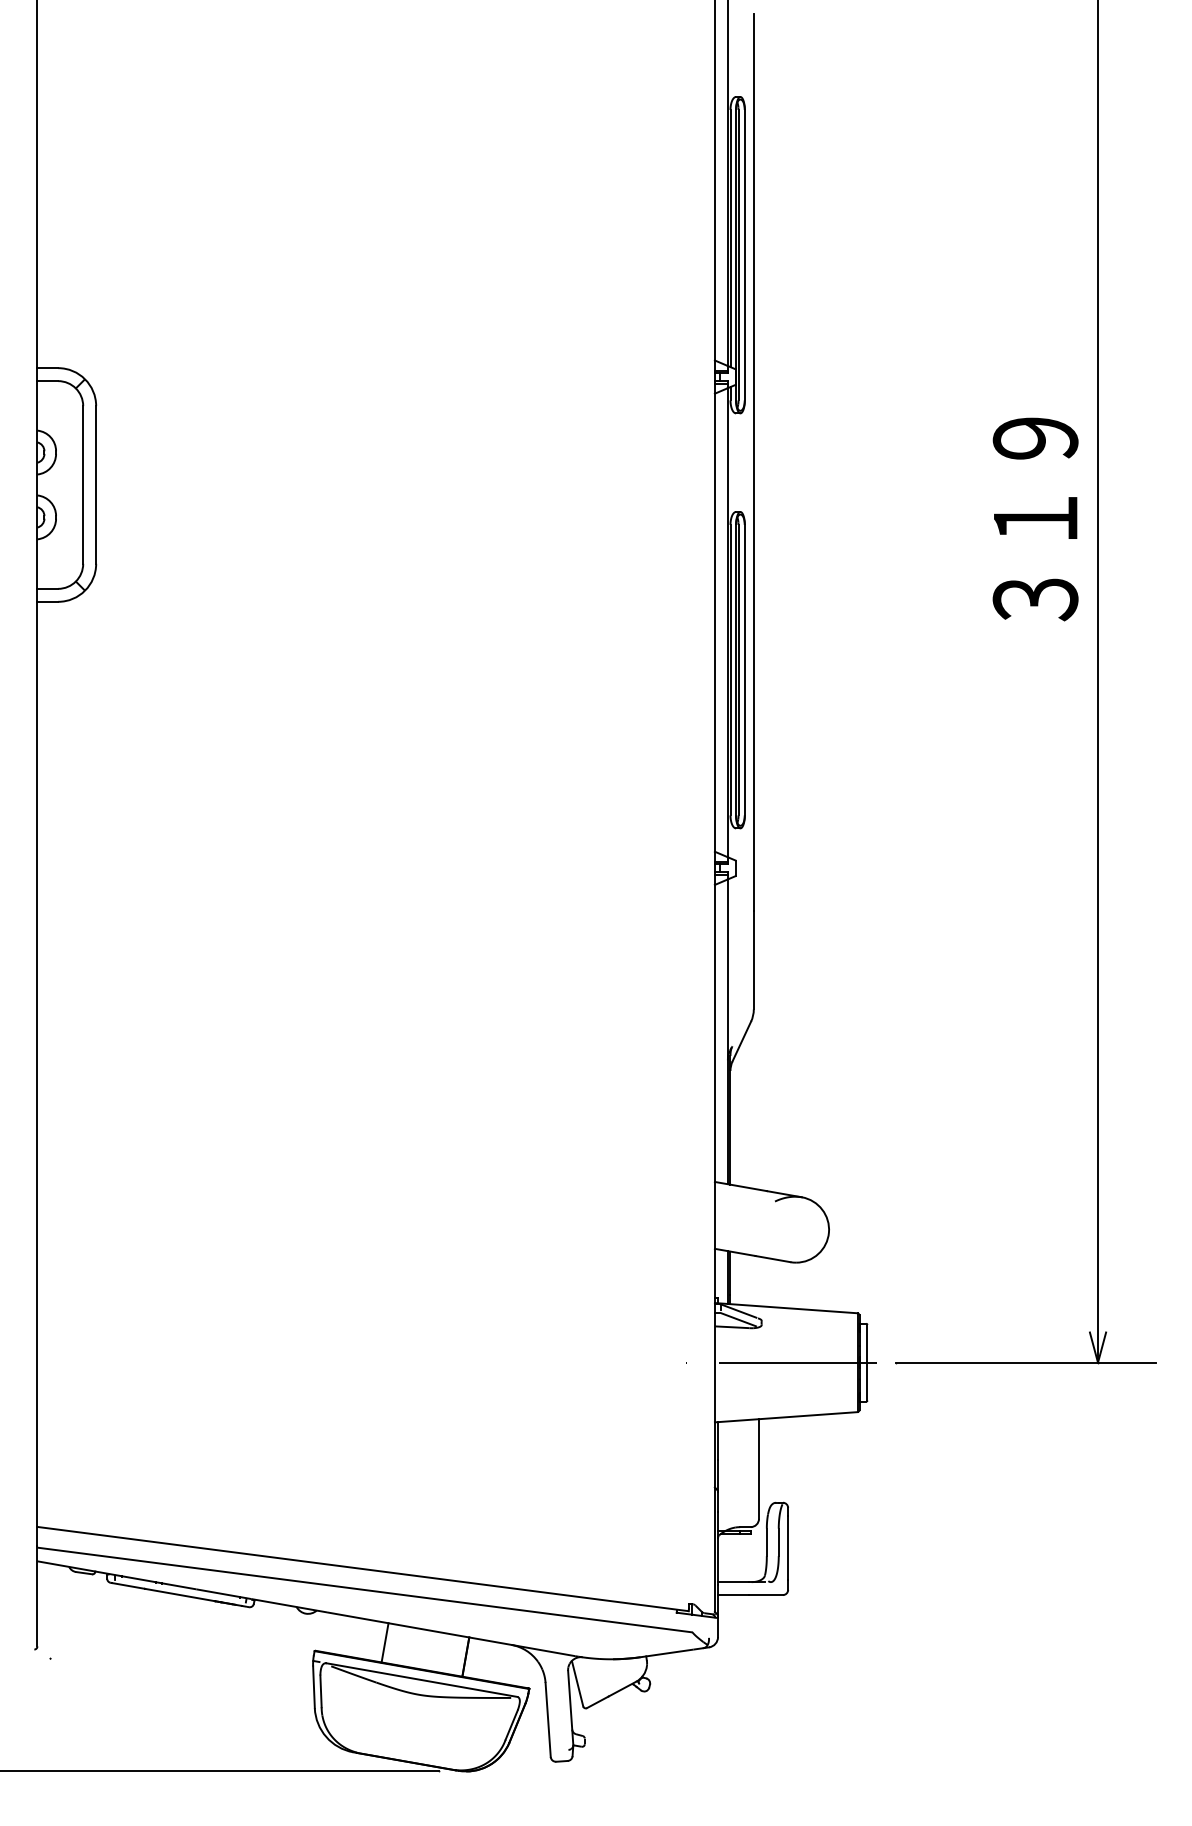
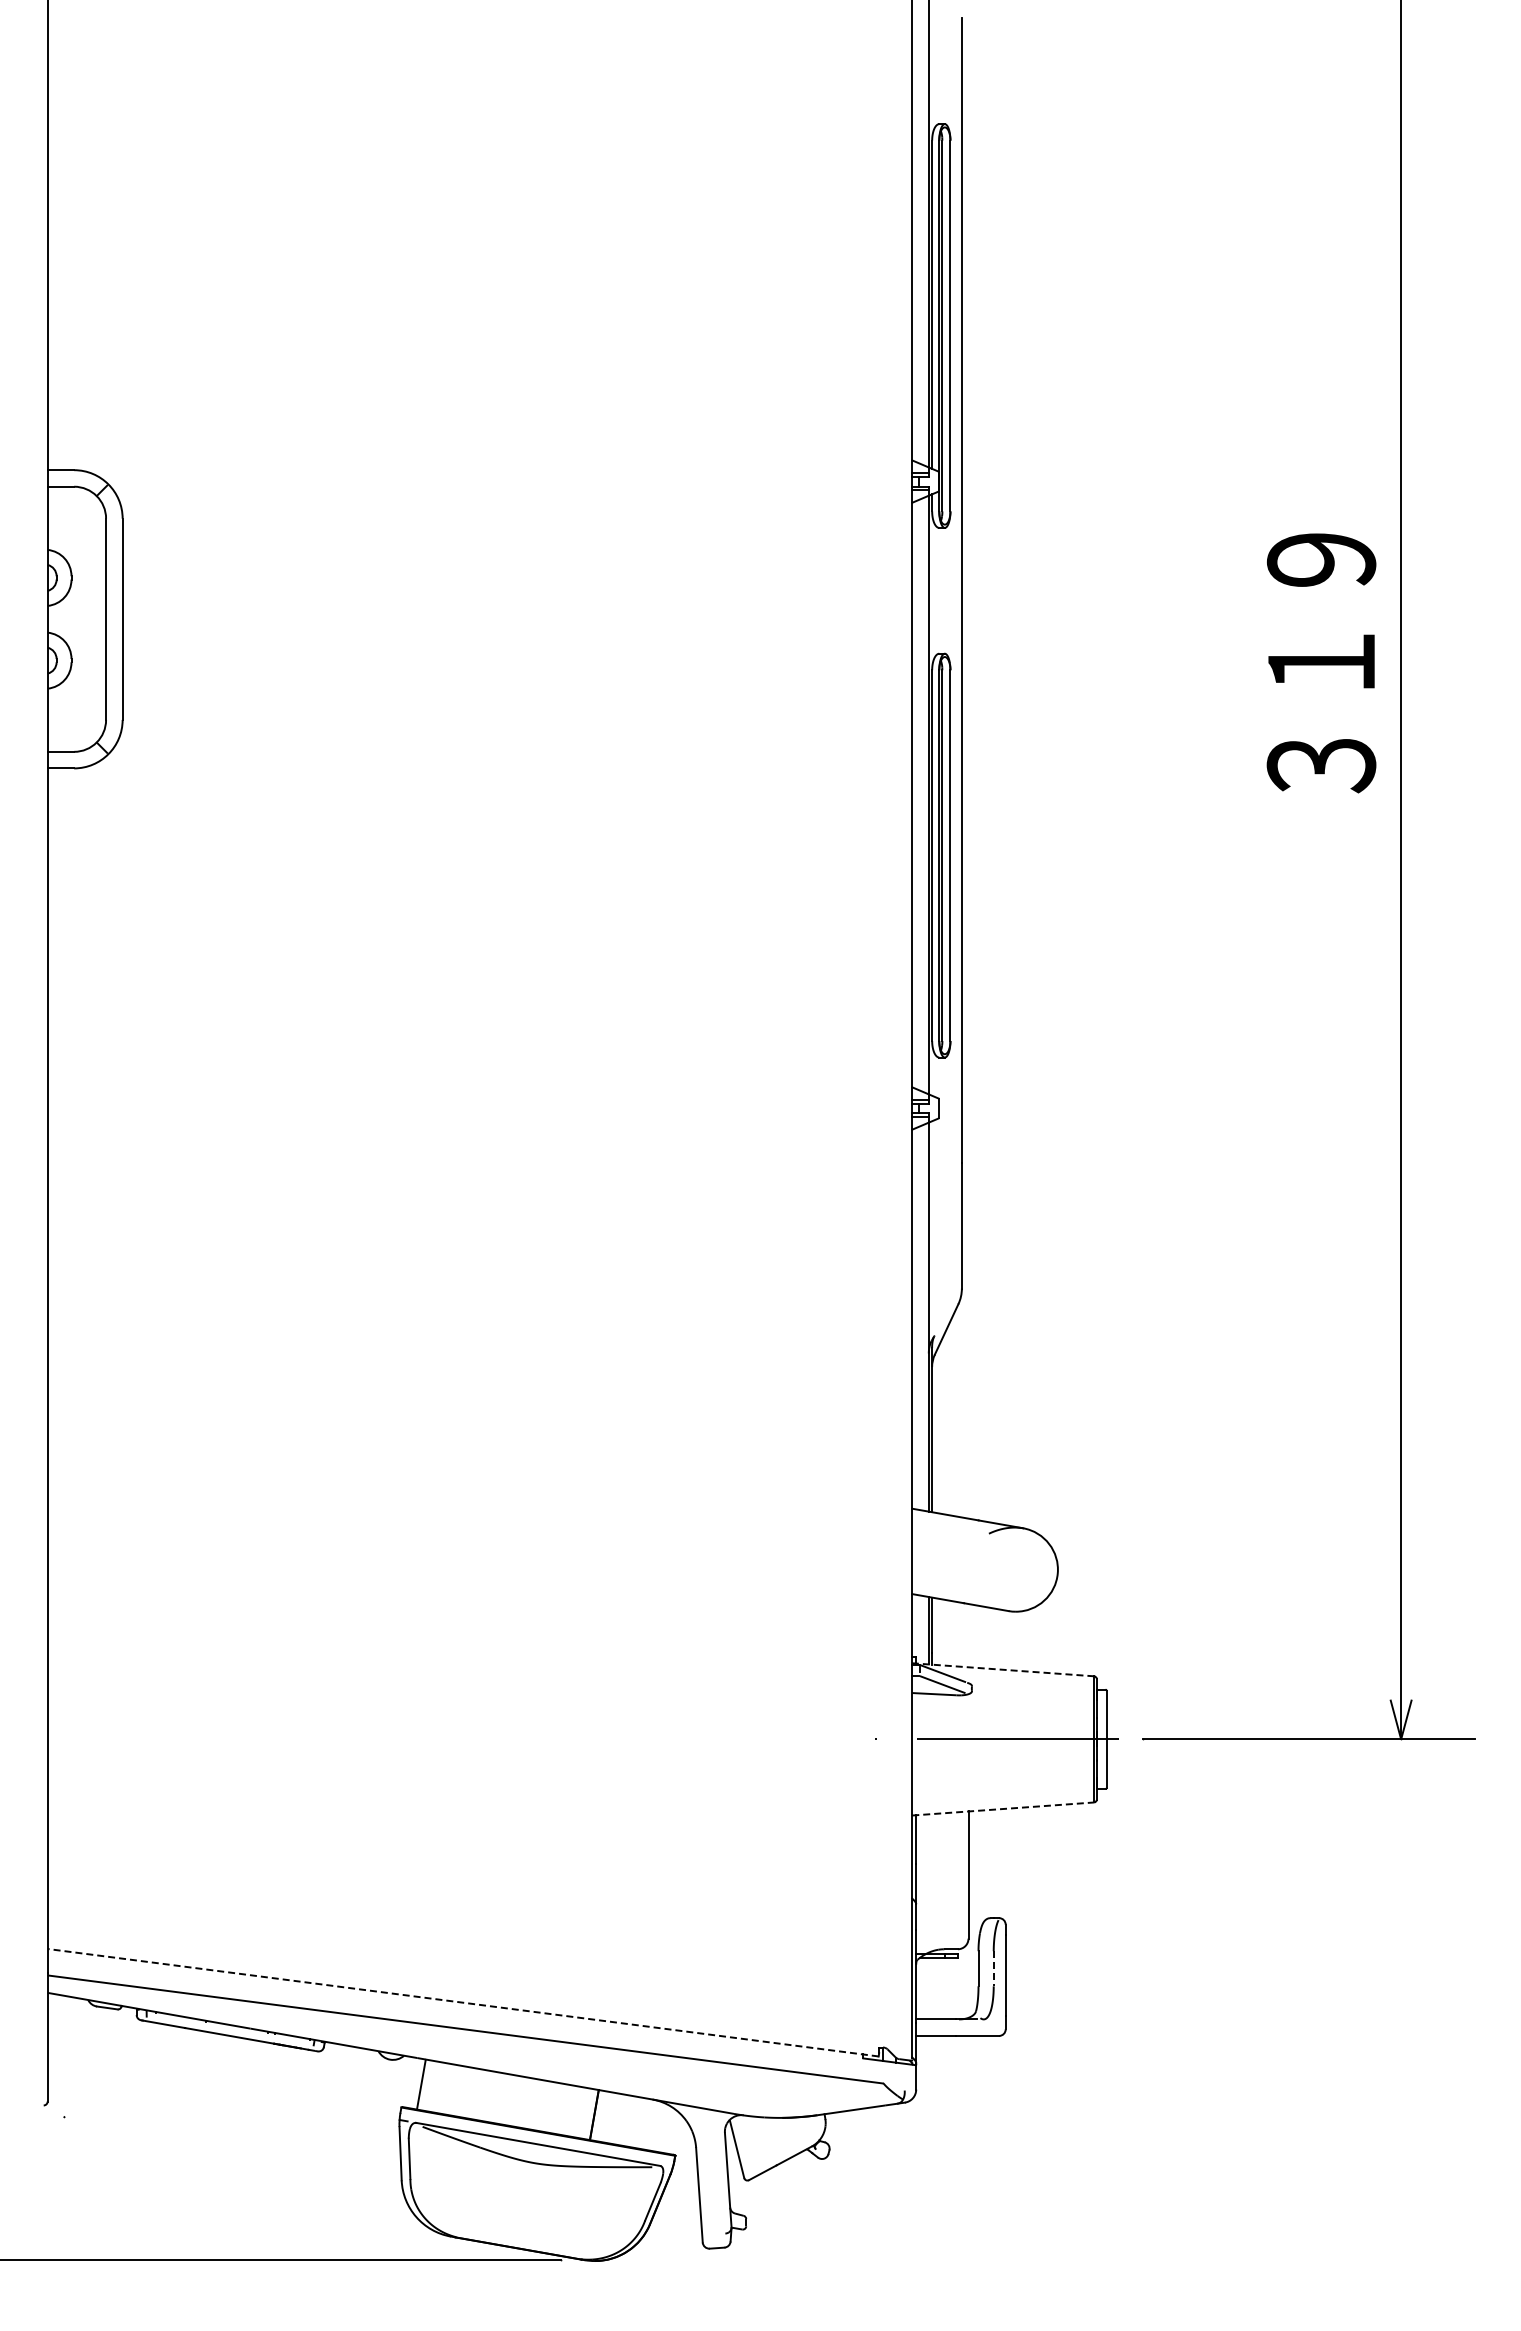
line: (785, 1307) -> (1002, 1669), solid -> dashed
line: (786, 1416) -> (1003, 1808), solid -> dashed
line: (778, 1542) -> (993, 1968), solid -> dashed
line: (363, 1568) -> (463, 2002), solid -> dashed
line: (384, 1642) -> (420, 2084), moved

